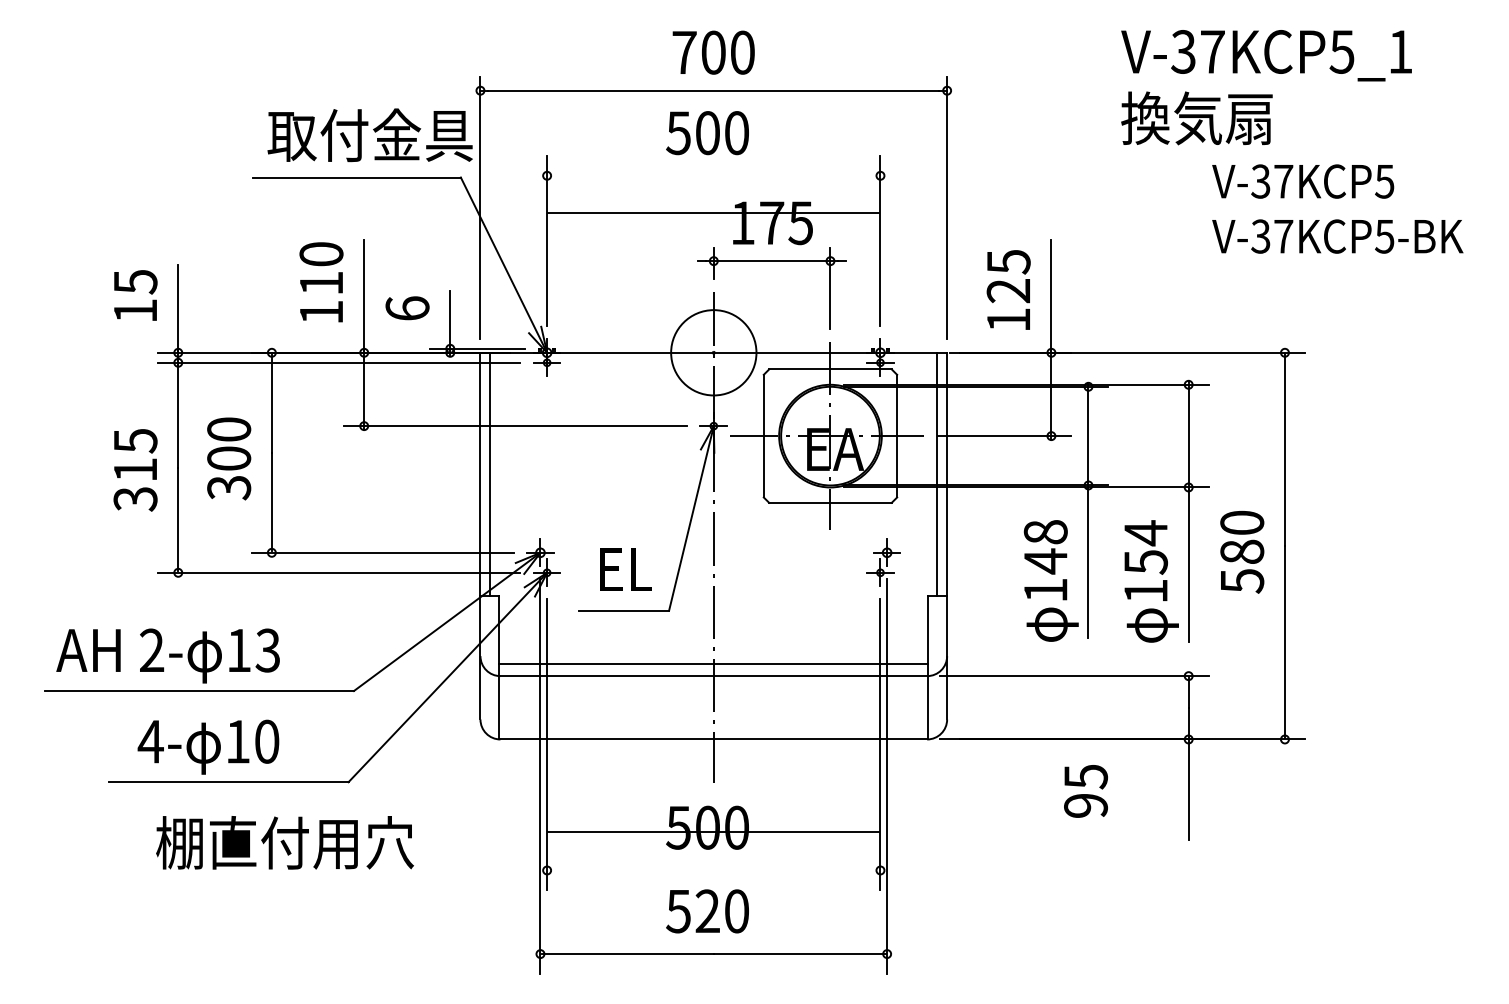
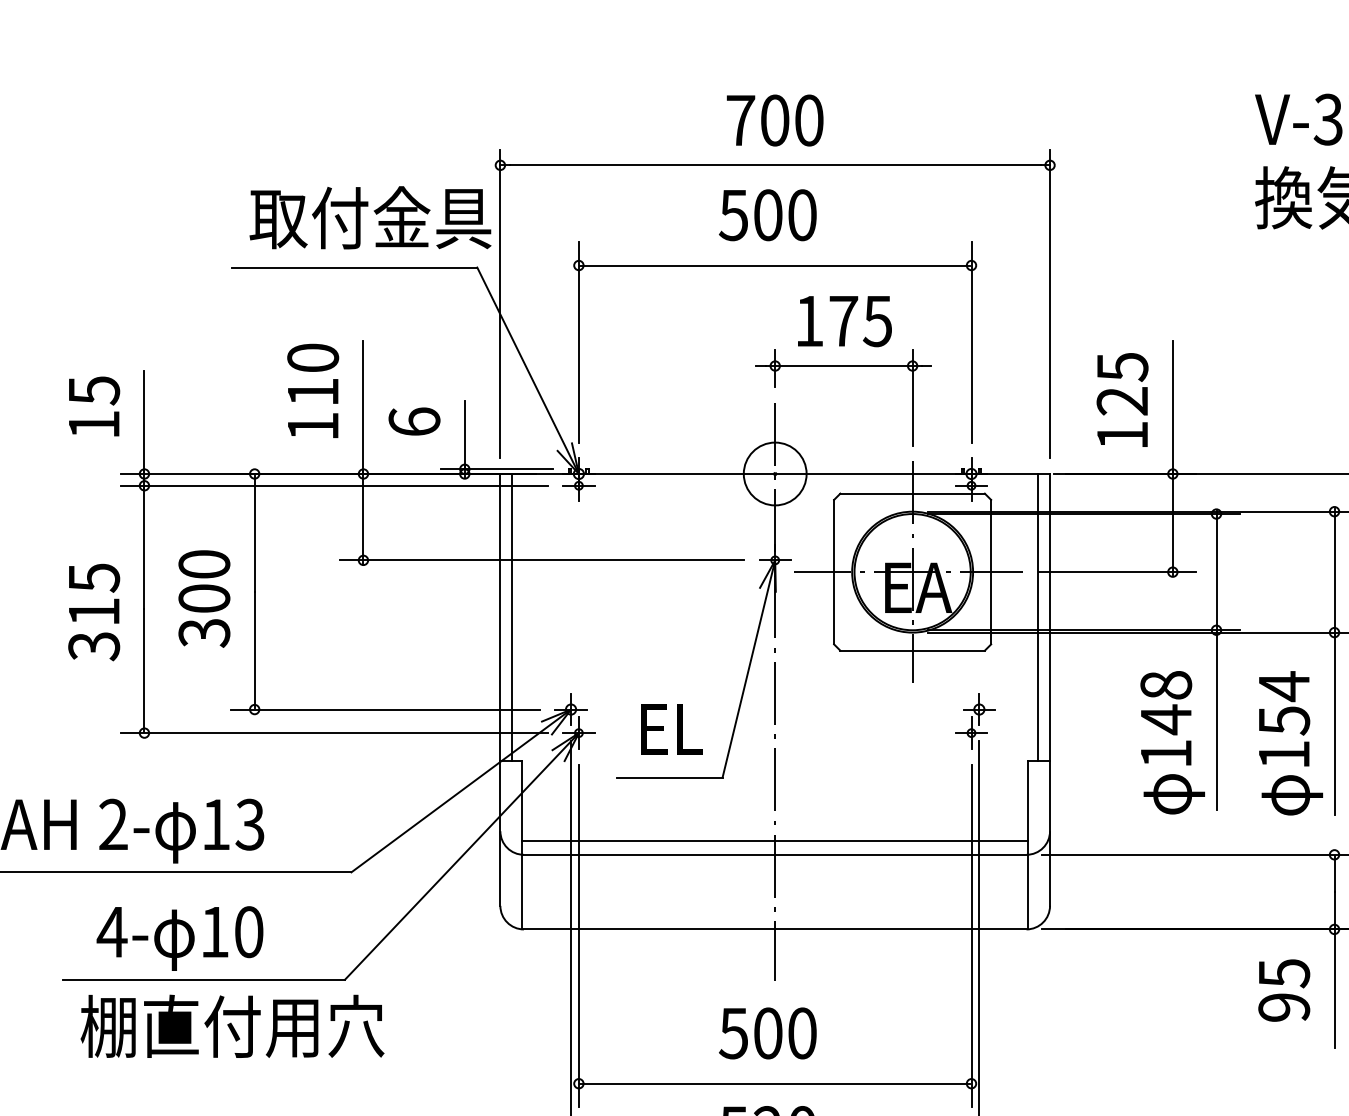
line: (713, 212) -> (774, 265), moved
circle: (713, 352) -> (774, 473), size x0.62
text: (1085, 791) -> (1283, 990), moved
line: (713, 832) -> (774, 1083), moved
text: (284, 842) -> (231, 1026), moved

